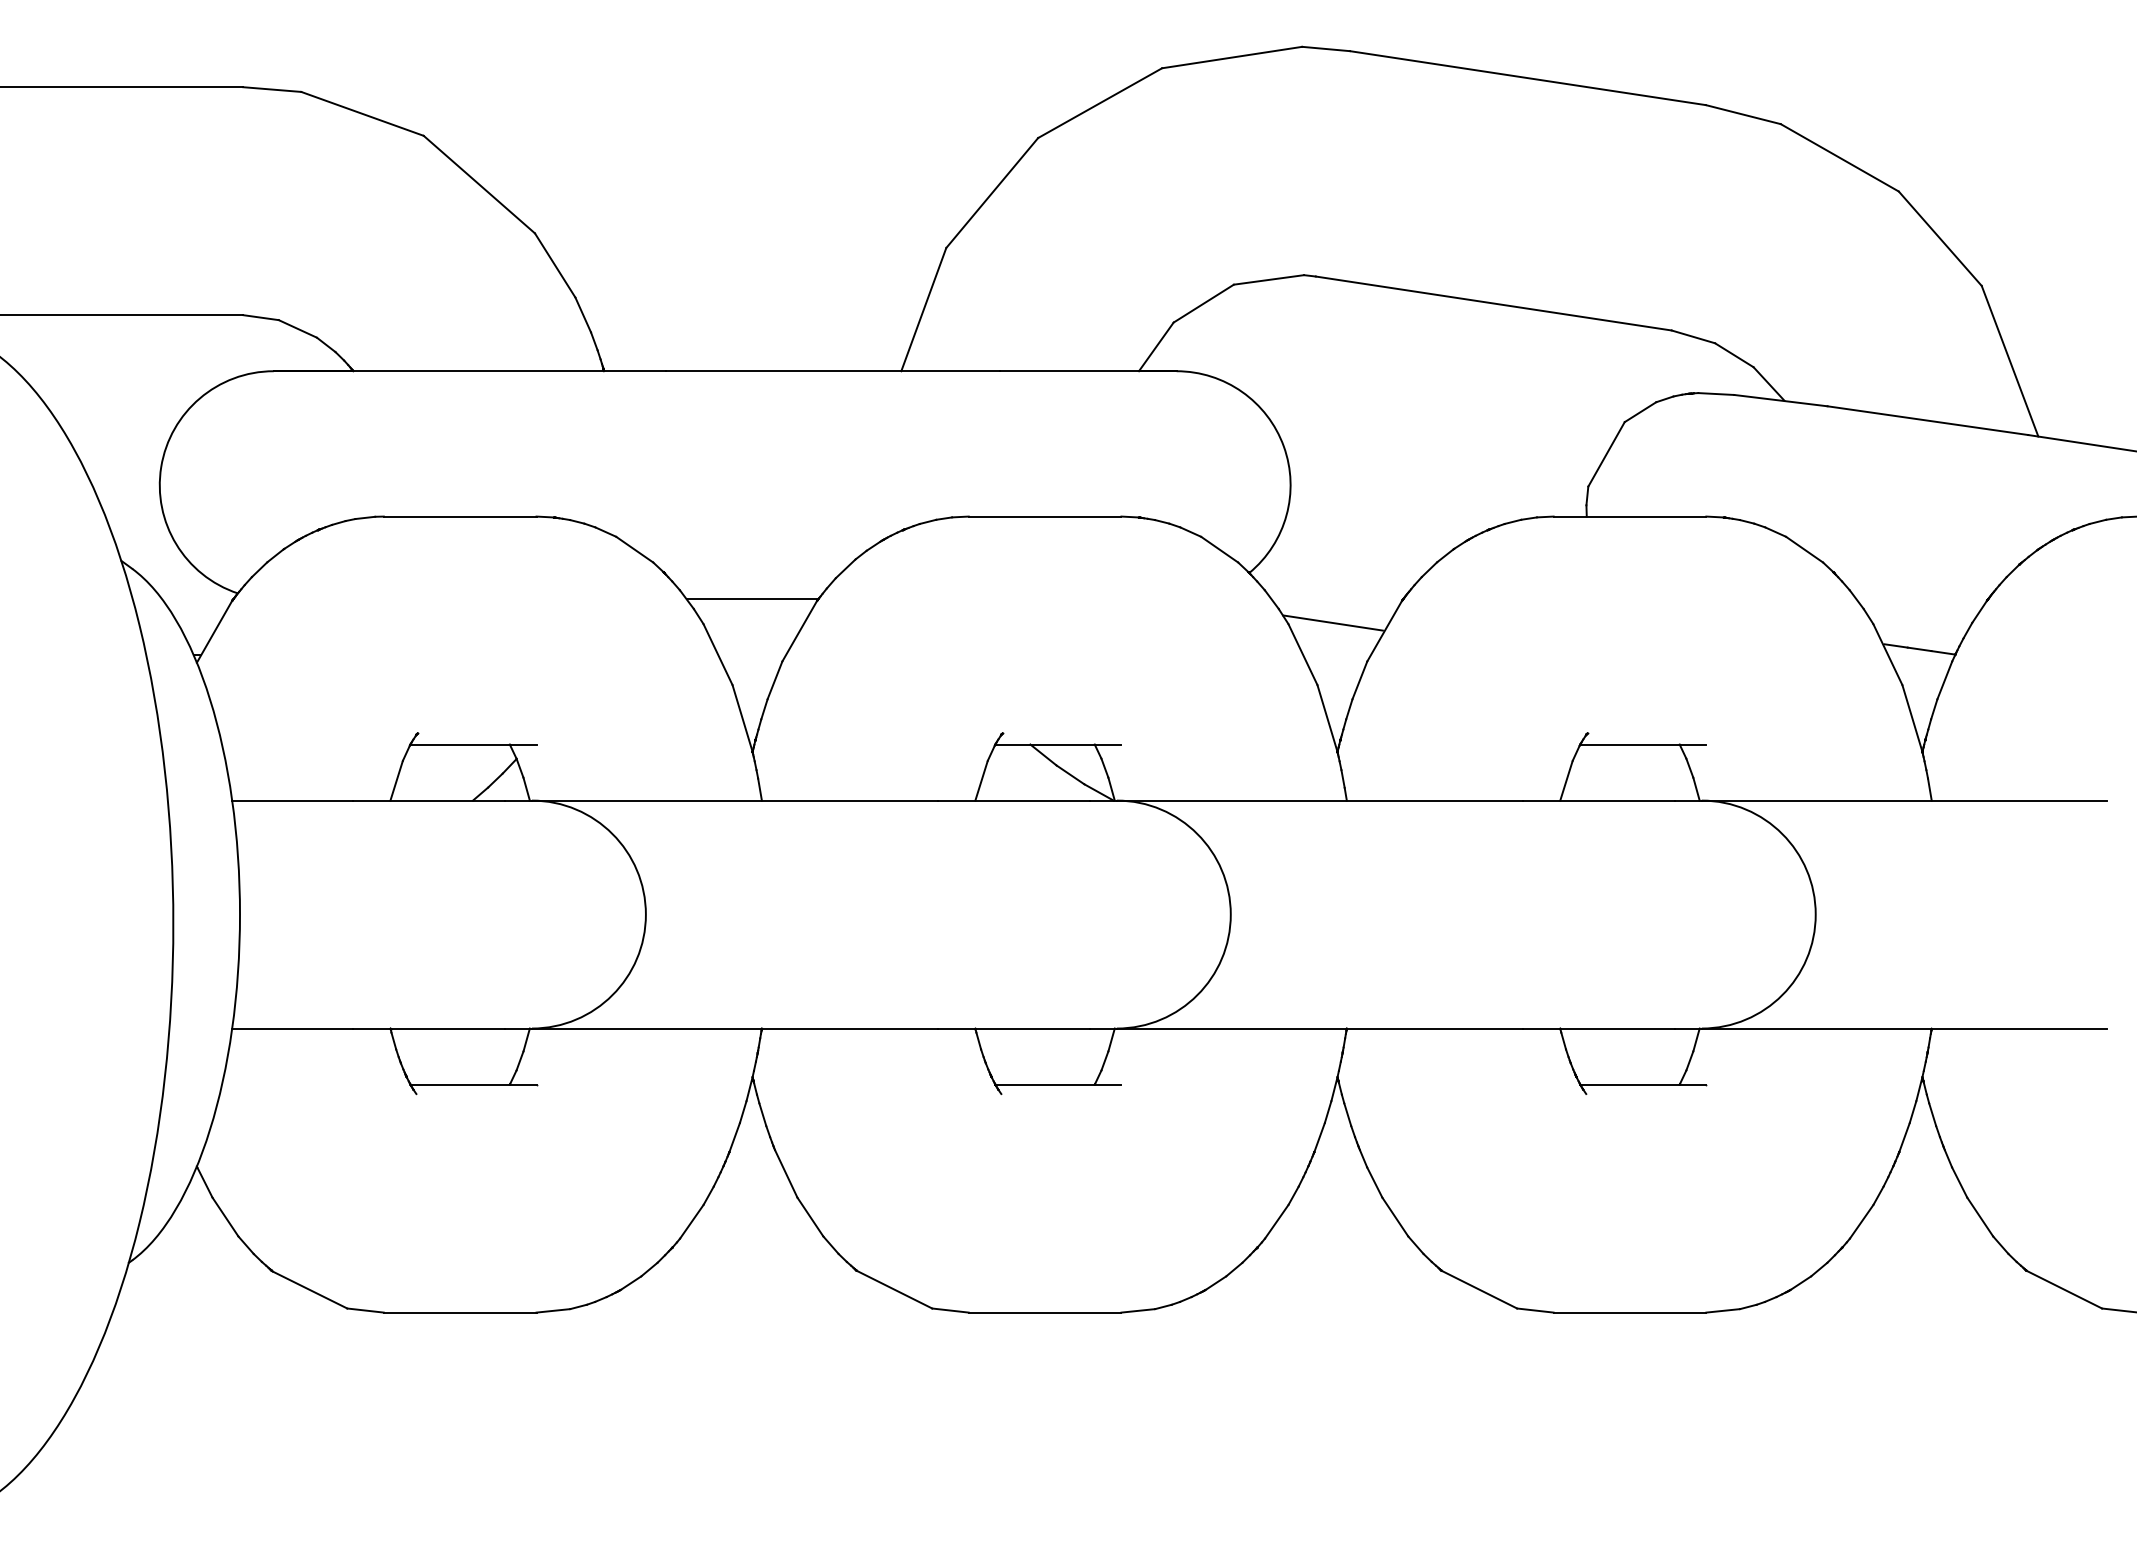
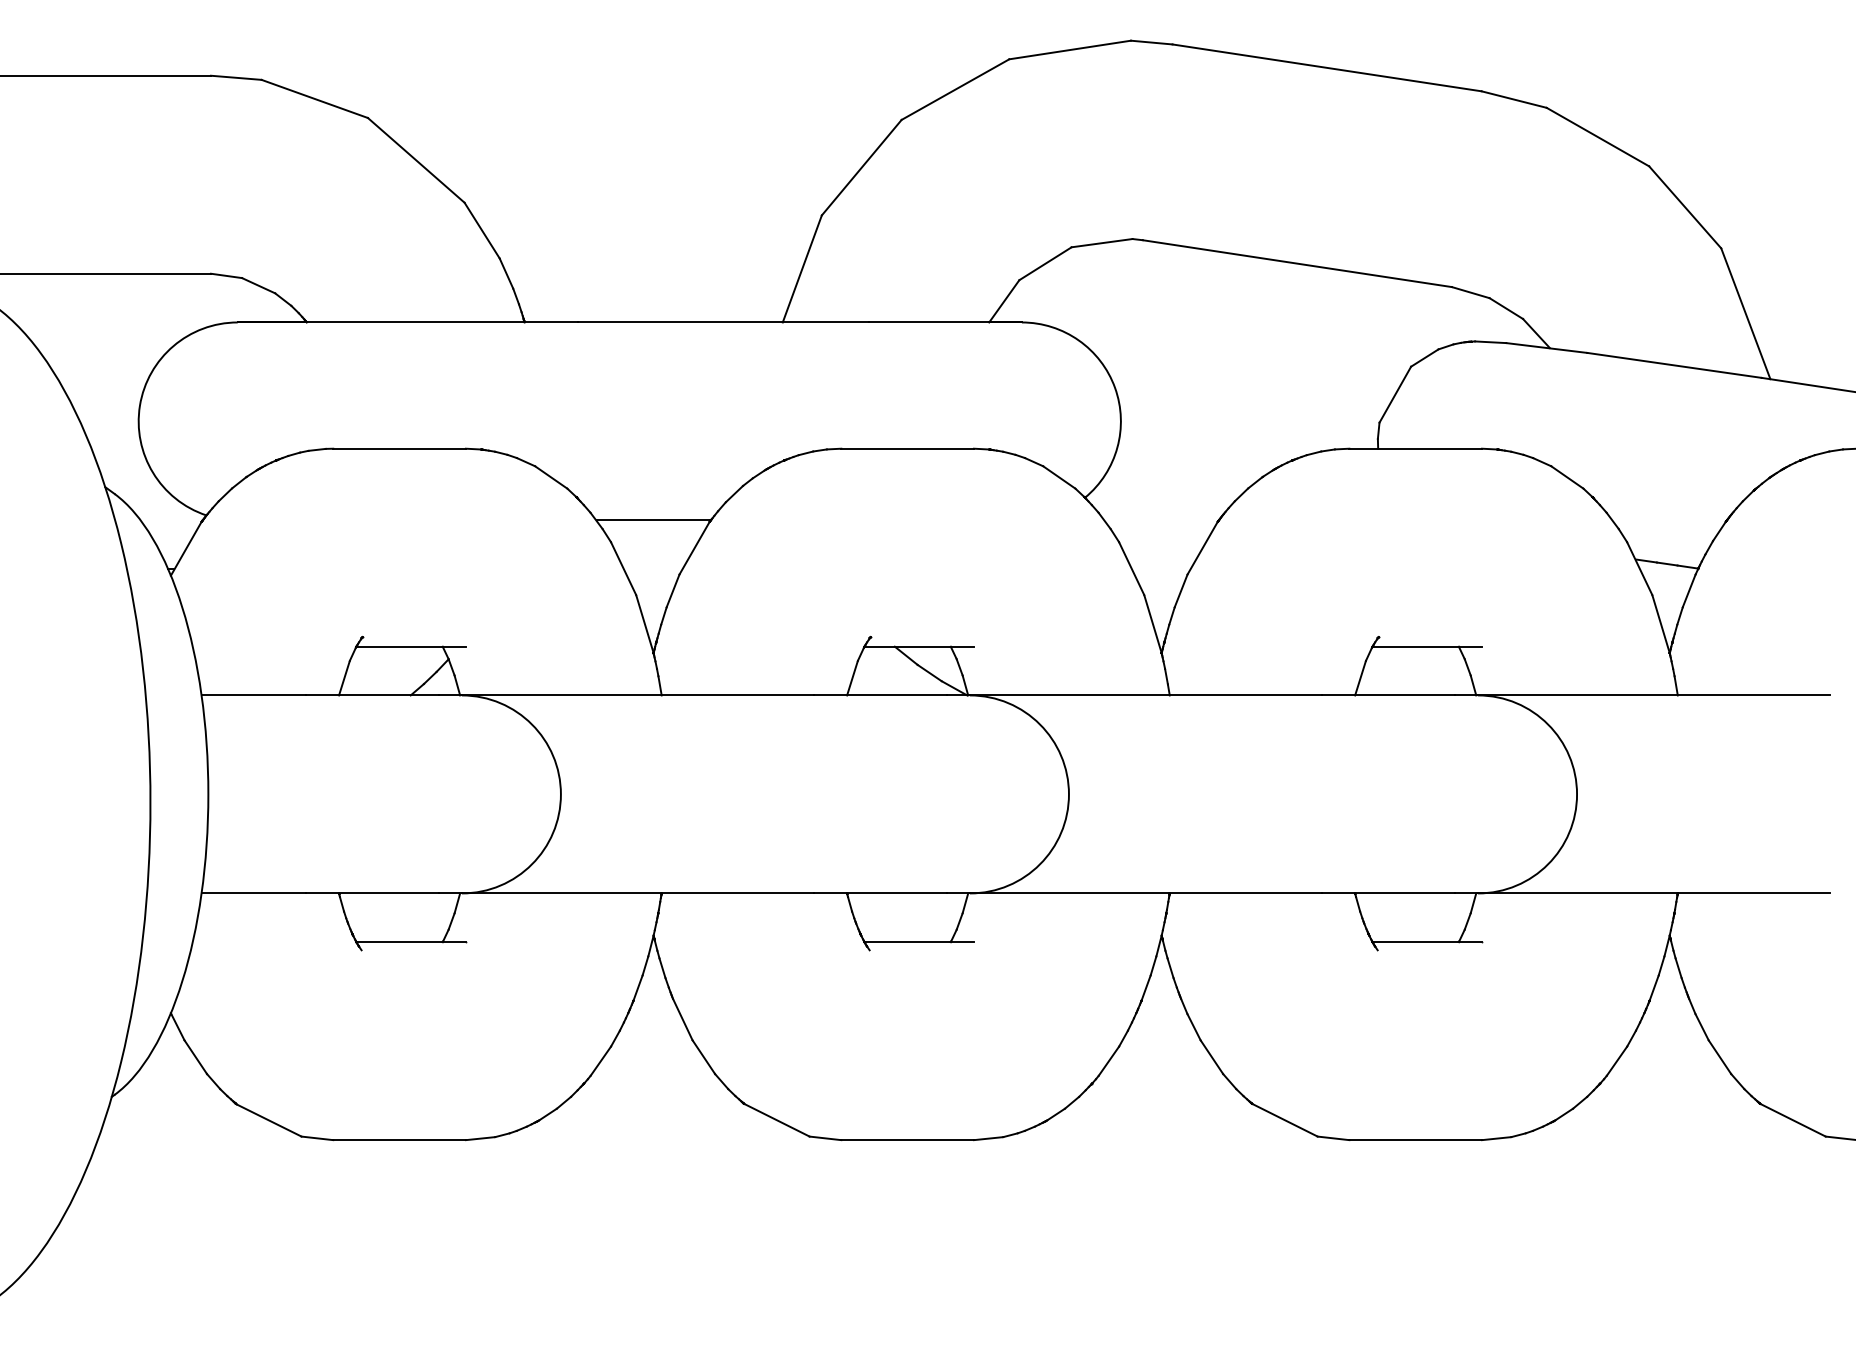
line: (1332, 622) -> (1157, 540), removed

